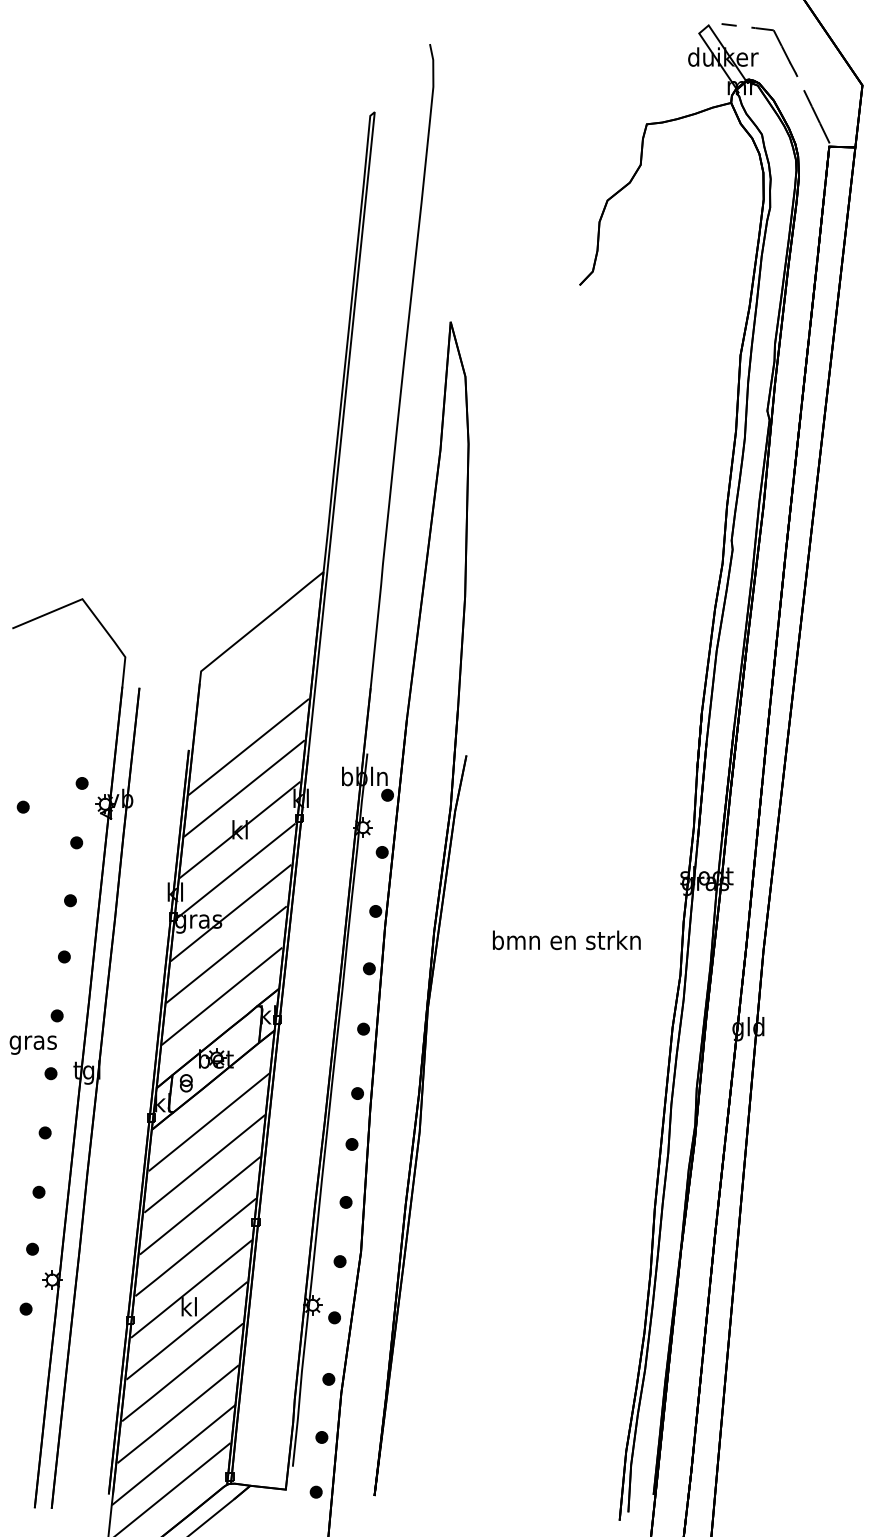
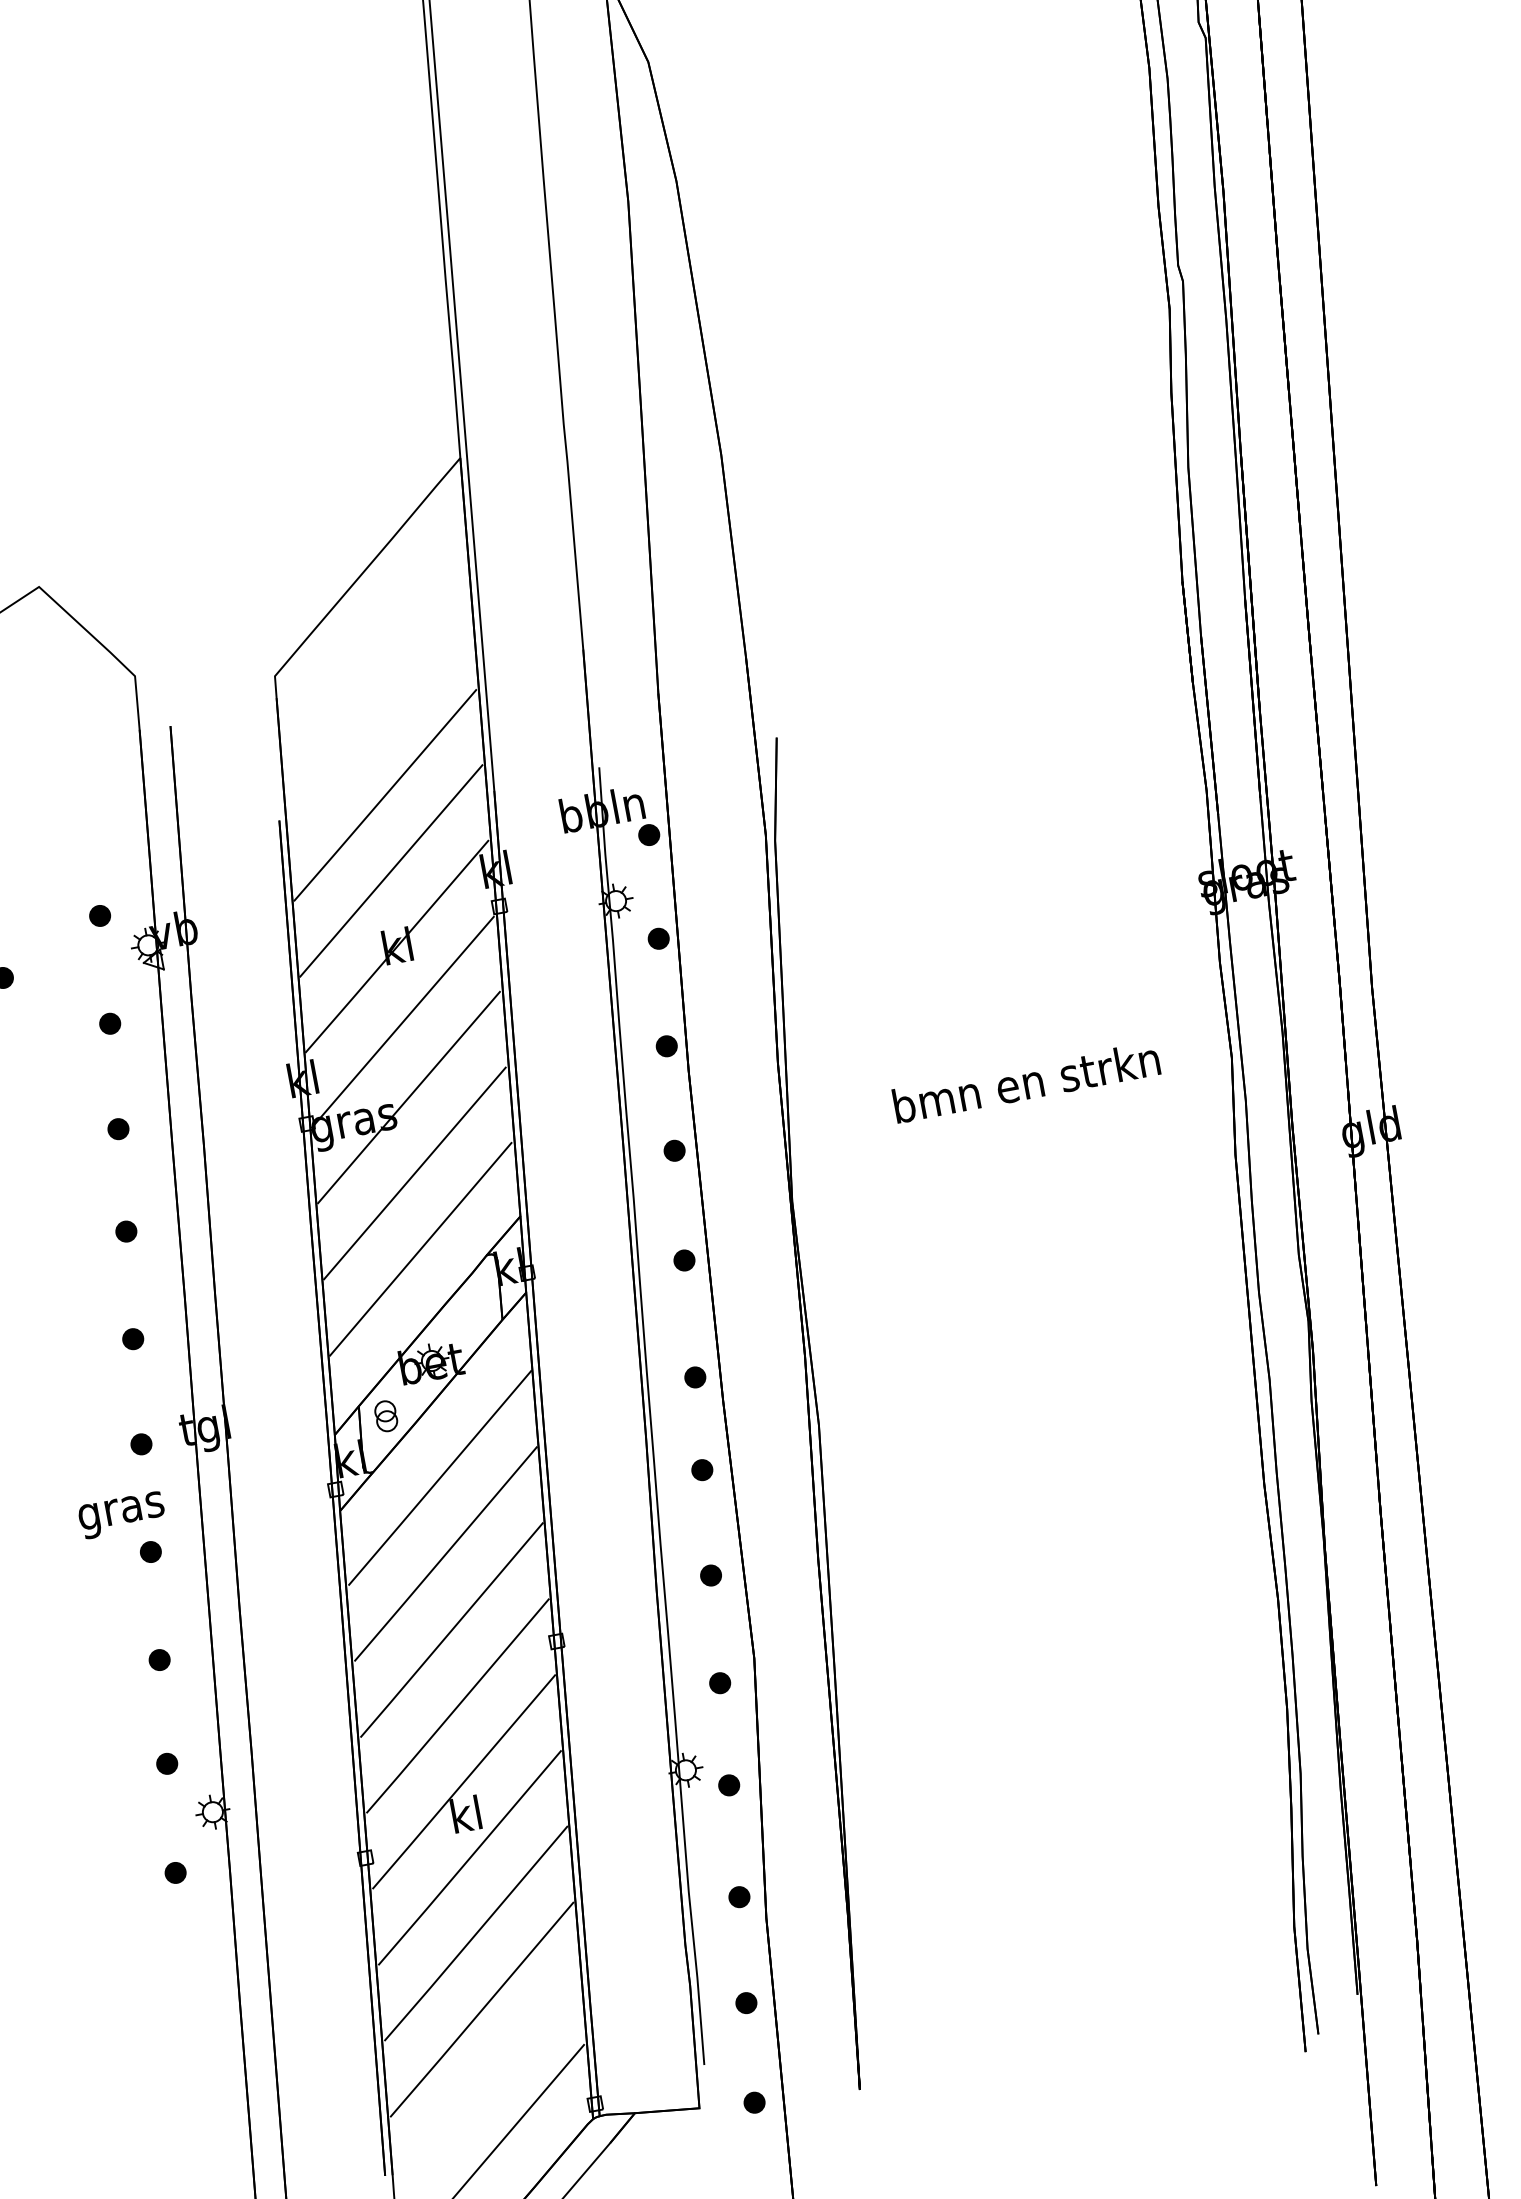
text: (566, 940) -> (1025, 1082), moved
text: (32, 1044) -> (120, 1514), moved
line: (173, 1454) -> (487, 2083), removed

